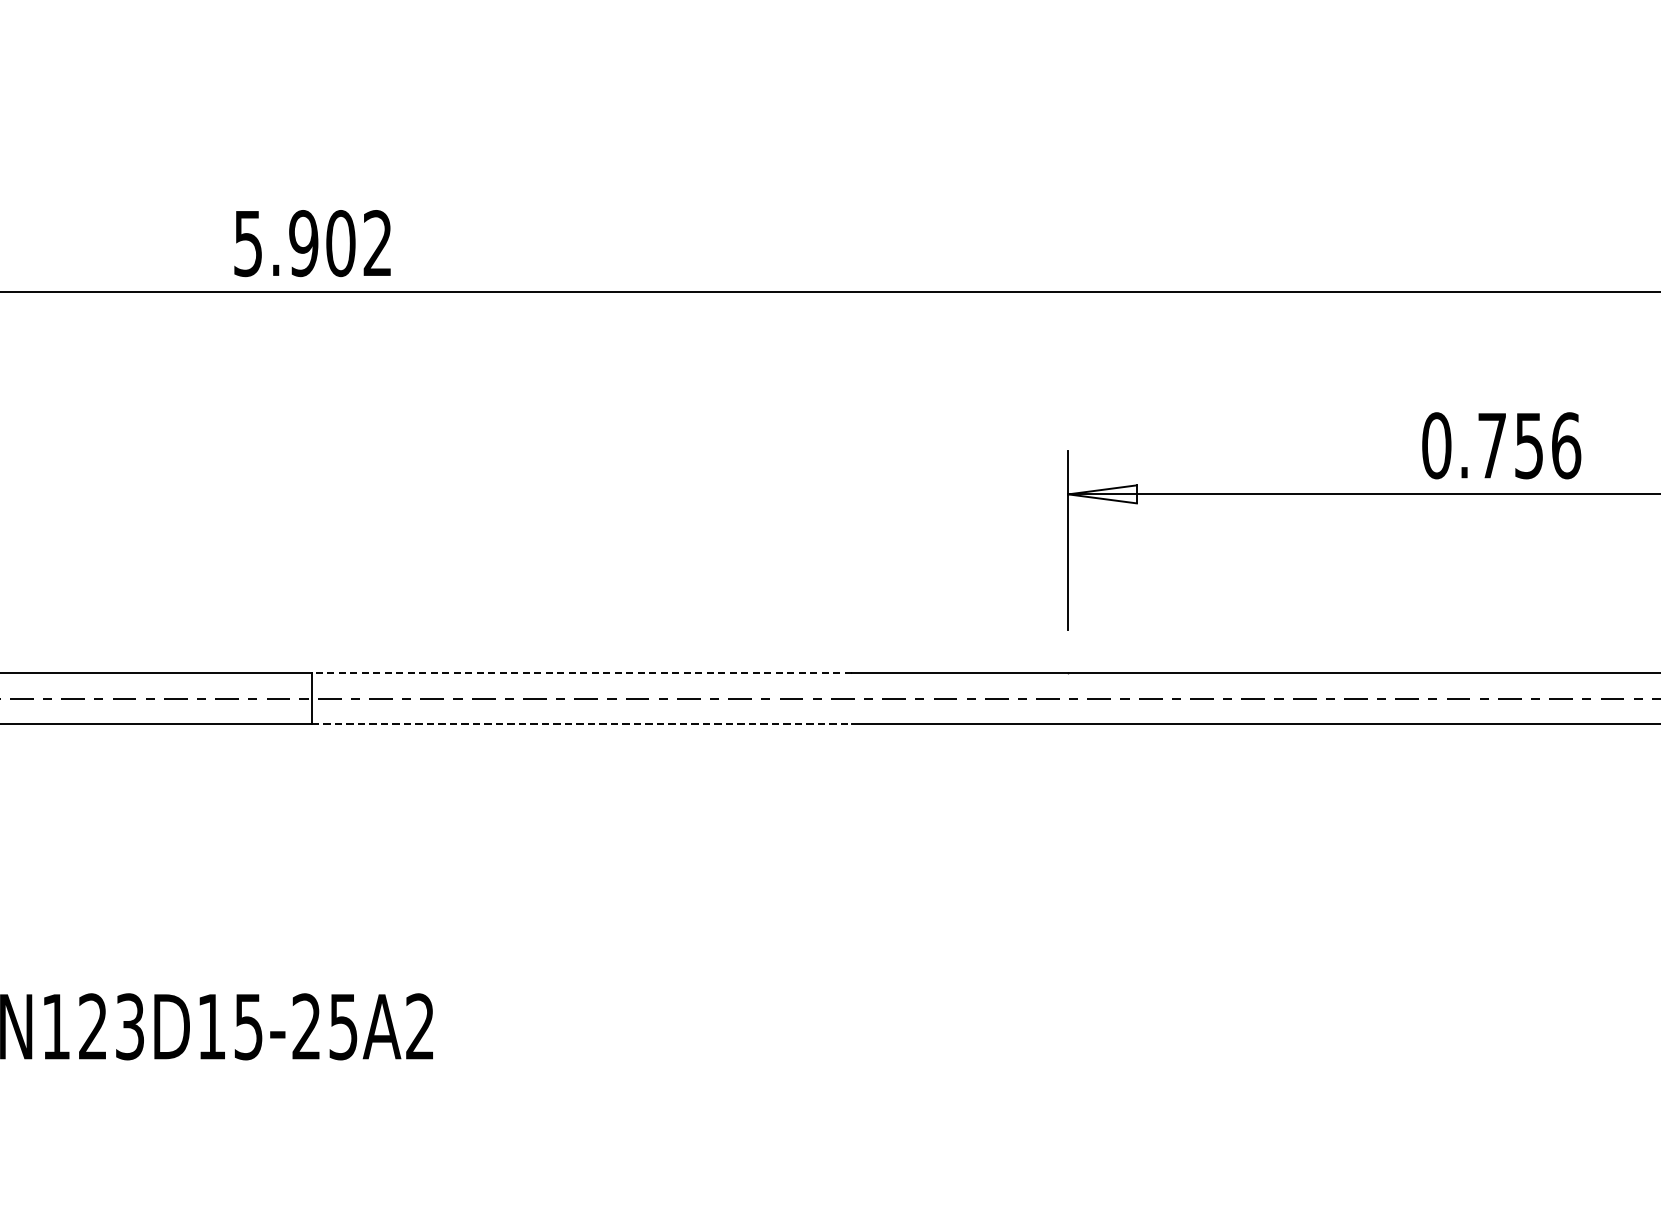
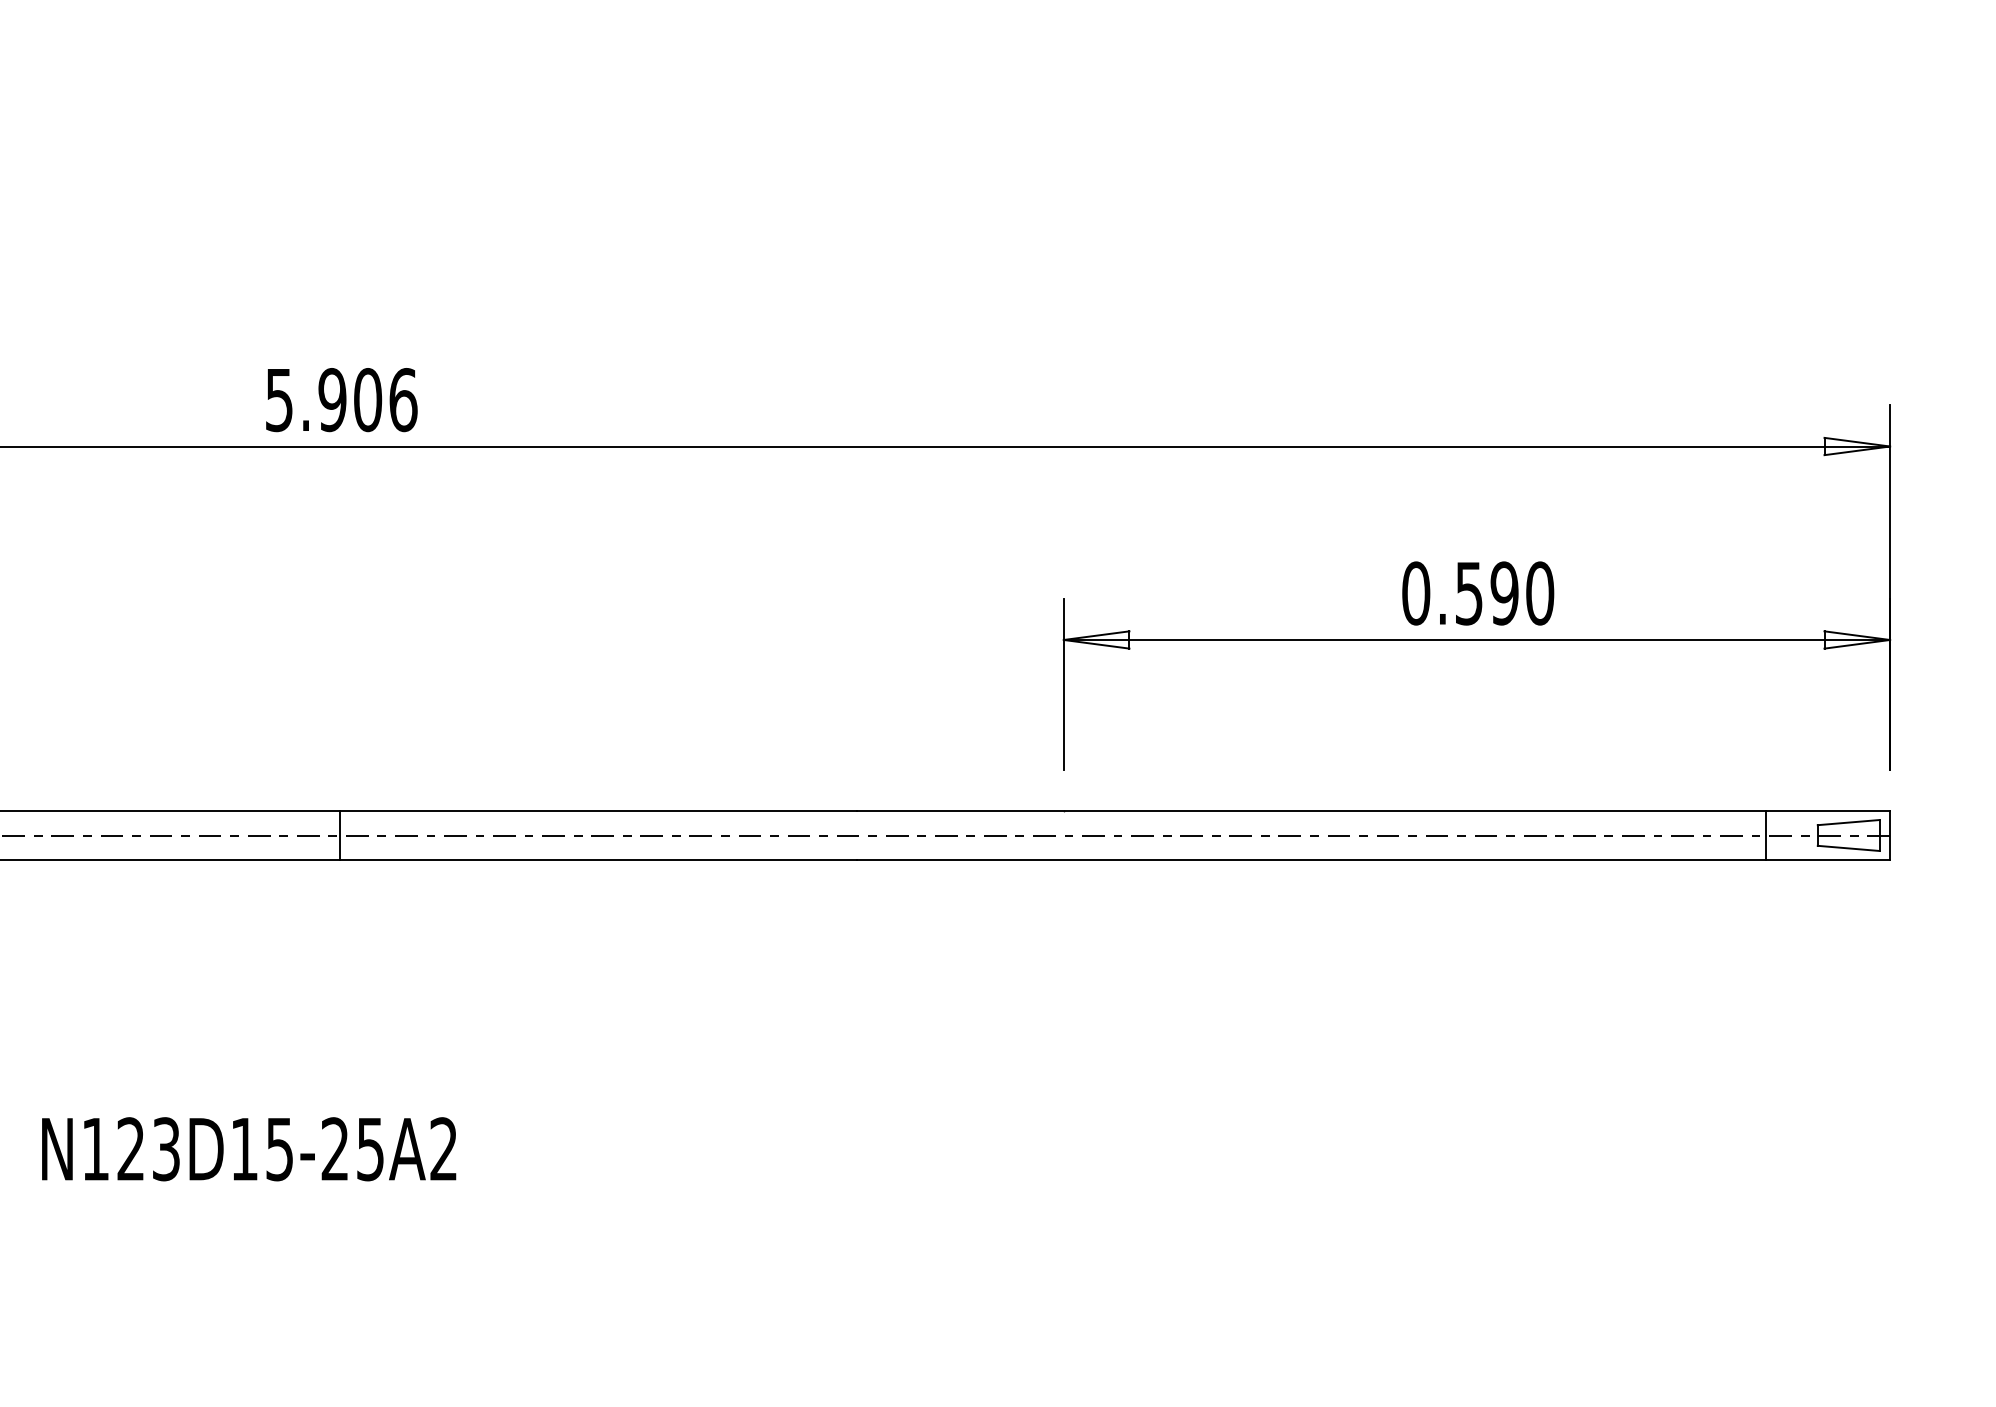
text: (377, 243) -> (403, 400), 5.902 -> 5.906
text: (1530, 445) -> (1505, 593), 0.756 -> 0.590
line: (581, 673) -> (598, 811), dashed -> solid
line: (582, 723) -> (599, 859), dashed -> solid

